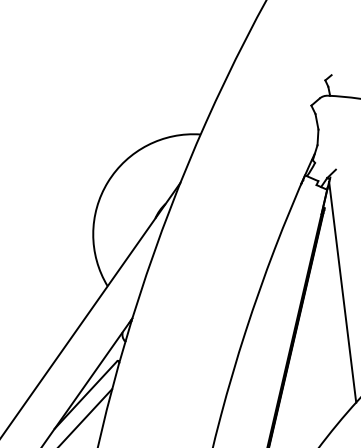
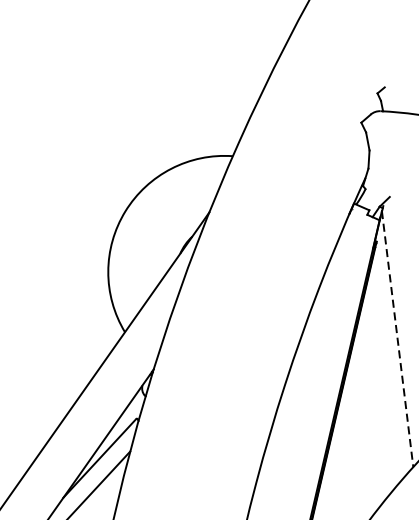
line: (342, 292) -> (397, 339), solid -> dashed

